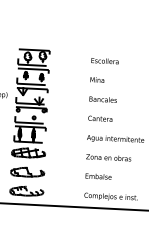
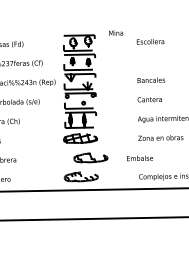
text: (97, 79) -> (116, 32), moved
part: (27, 171) -> (90, 157), moved
text: (98, 176) -> (139, 158), moved

